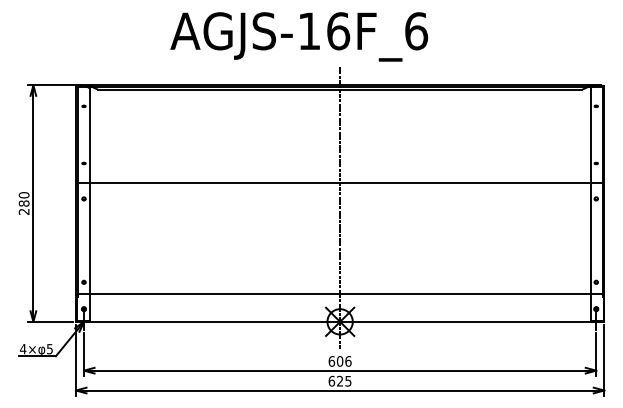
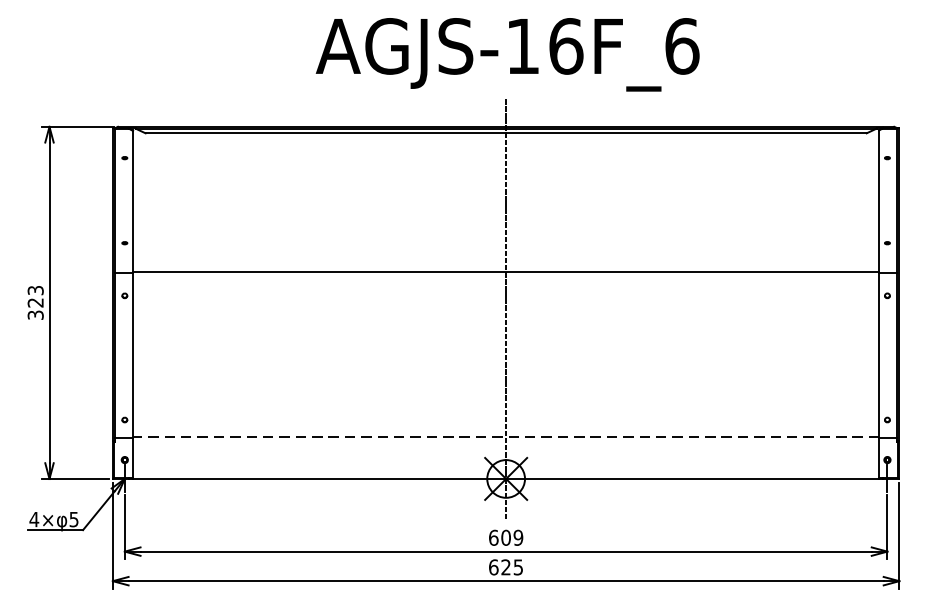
text: (299, 36) -> (508, 54), moved
text: (23, 203) -> (34, 302), 280 -> 323
line: (340, 293) -> (506, 436), solid -> dashed
text: (348, 361) -> (518, 537), 606 -> 609

